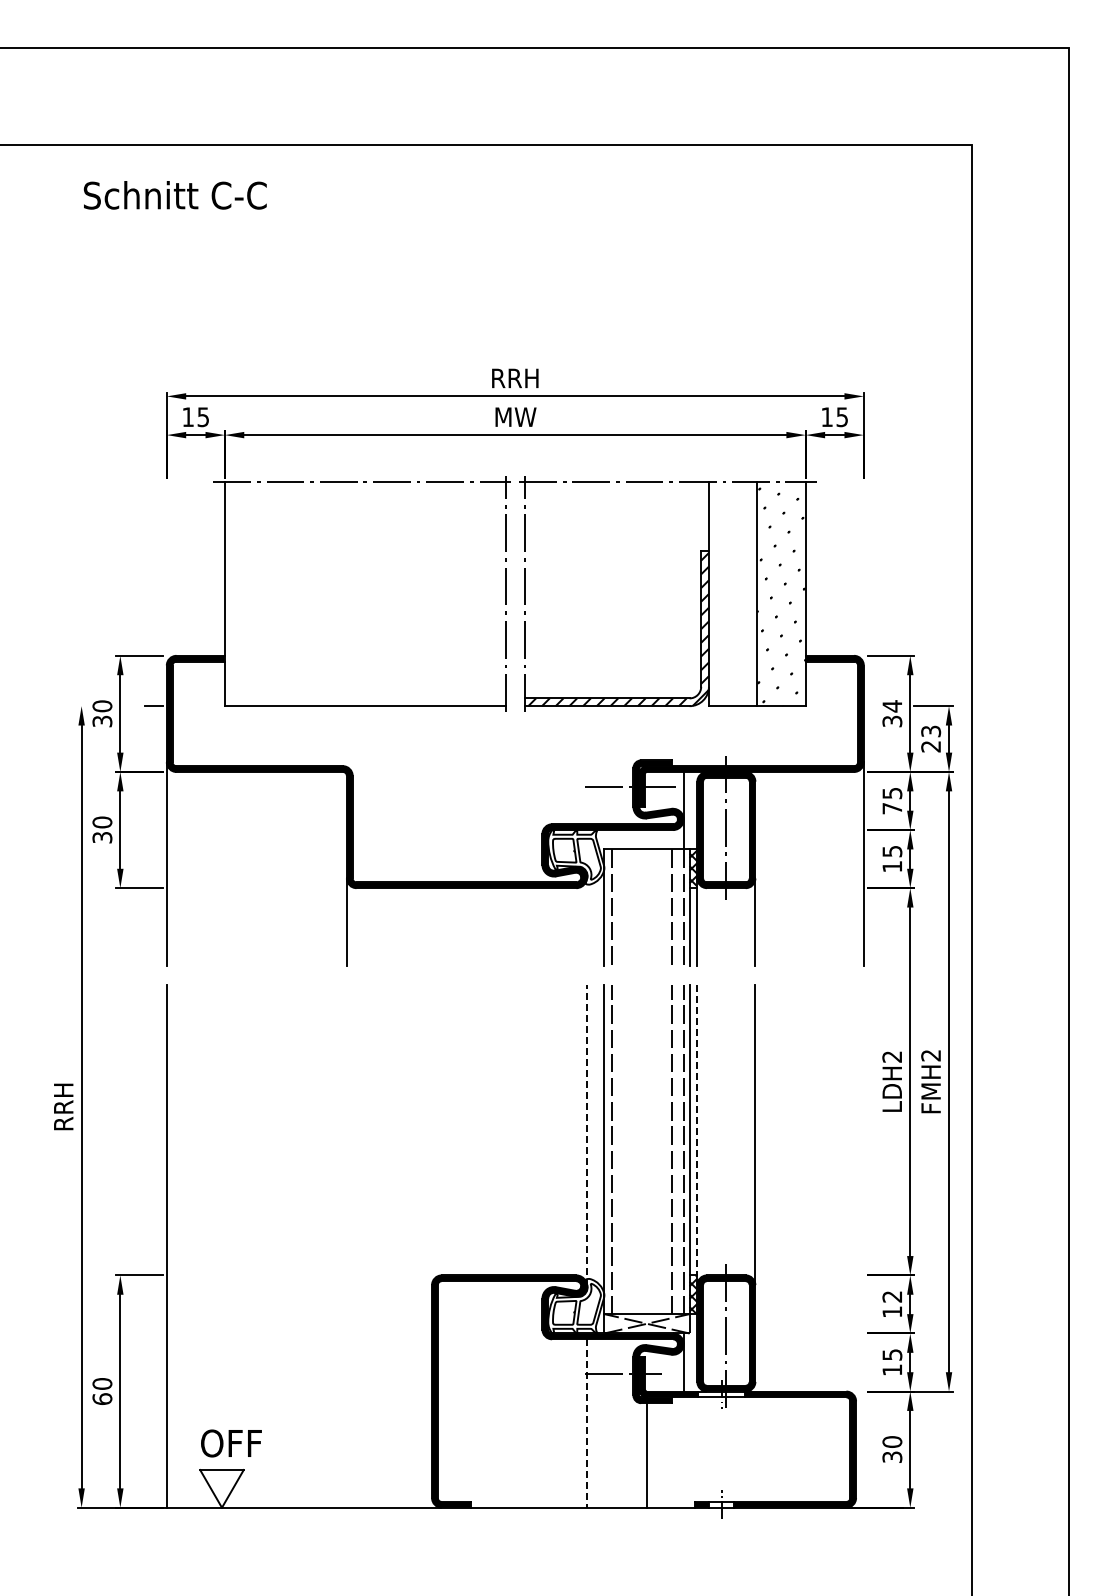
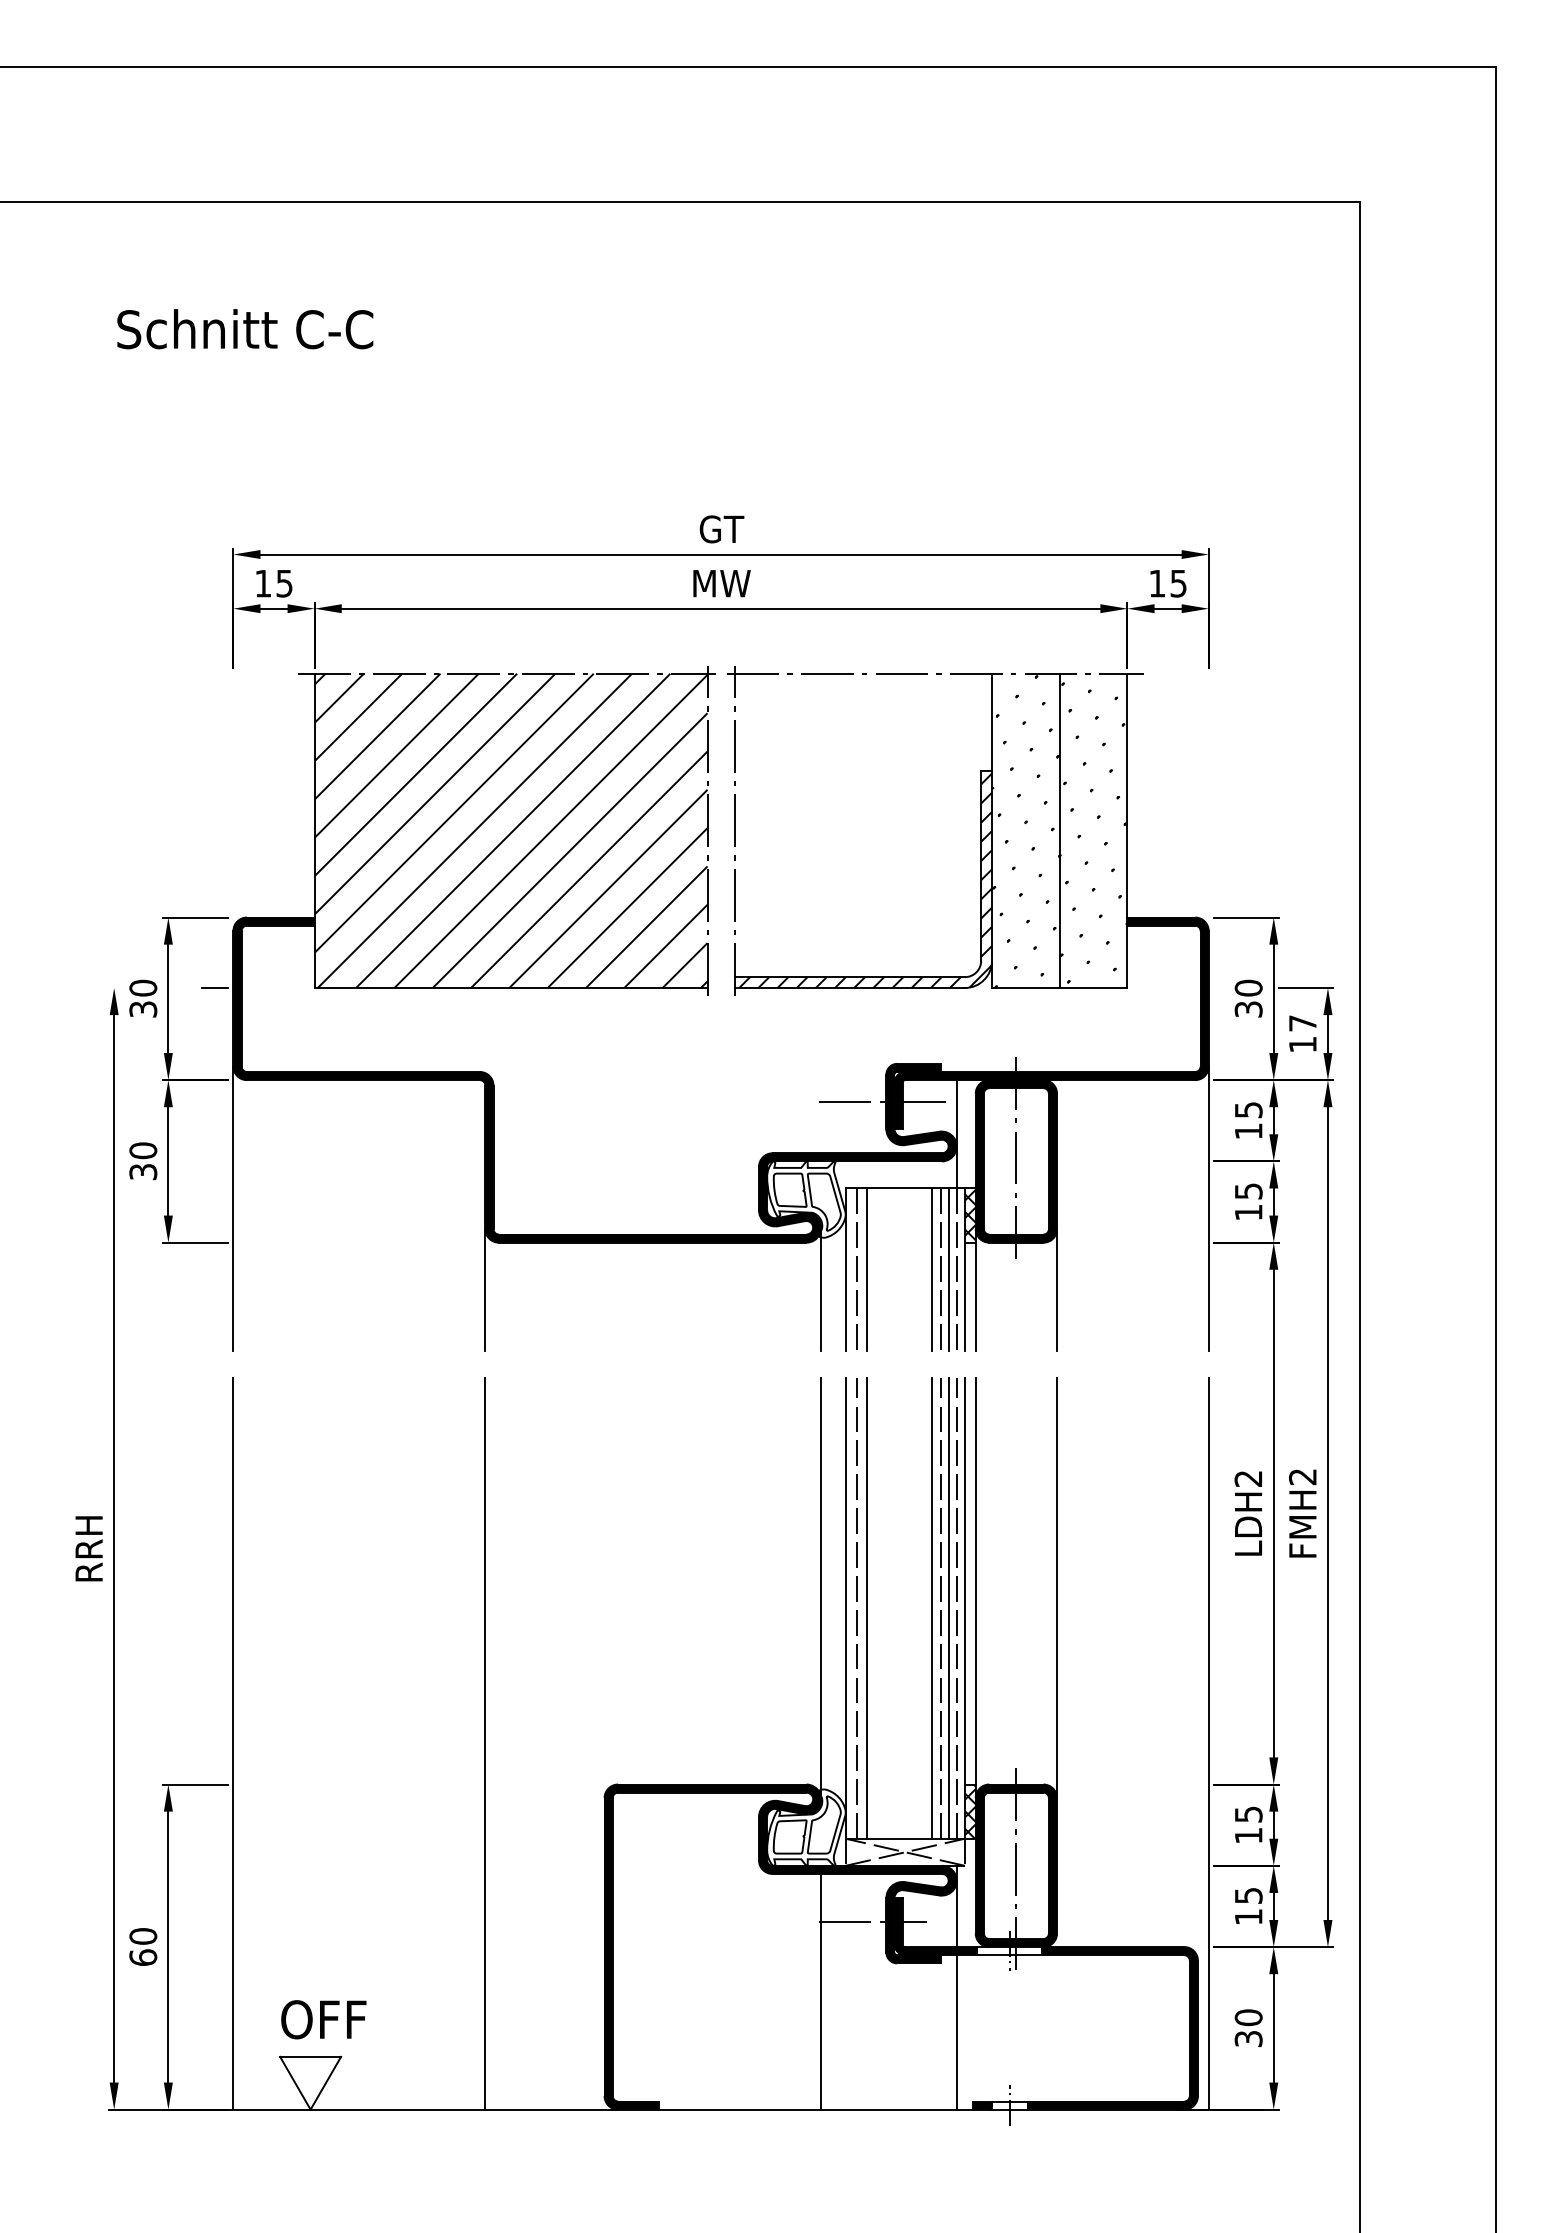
text: (174, 195) -> (244, 329), moved
text: (515, 378) -> (721, 529), RRH -> GT
hatch: (364, 593) -> (510, 830), added
hatch: (732, 594) -> (1024, 831), added
text: (892, 706) -> (1248, 988), 34 -> 30
text: (931, 738) -> (1303, 1033), 23 -> 17
text: (891, 808) -> (1247, 1131), 75 -> 15
line: (619, 907) -> (866, 1269), added
line: (666, 907) -> (932, 1269), added
line: (677, 907) -> (948, 1269), added
line: (586, 921) -> (820, 1289), added
line: (697, 1130) -> (975, 1581), dashed -> solid
line: (586, 1135) -> (820, 1588), dashed -> solid
line: (619, 1149) -> (866, 1608), added
line: (666, 1149) -> (932, 1608), added
line: (677, 1149) -> (948, 1608), added
line: (346, 1245) -> (484, 1742), added
line: (863, 1245) -> (1208, 1742), added
text: (892, 1296) -> (1248, 1814), 12 -> 15
line: (586, 1424) -> (820, 1993), dashed -> solid
line: (646, 1452) -> (956, 2032), moved

